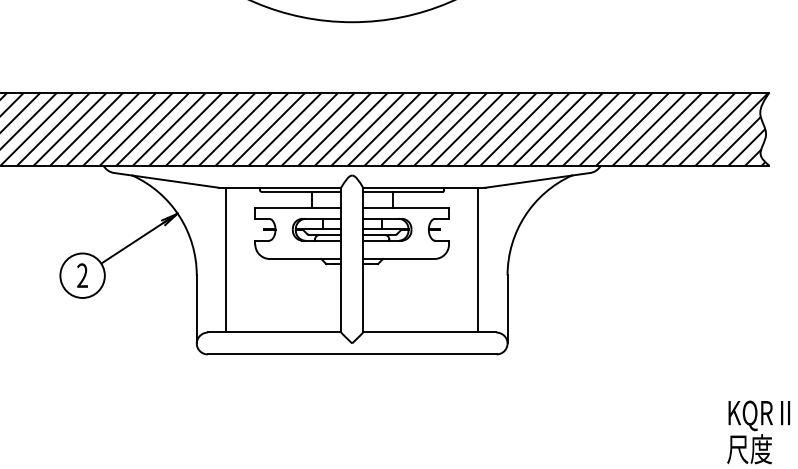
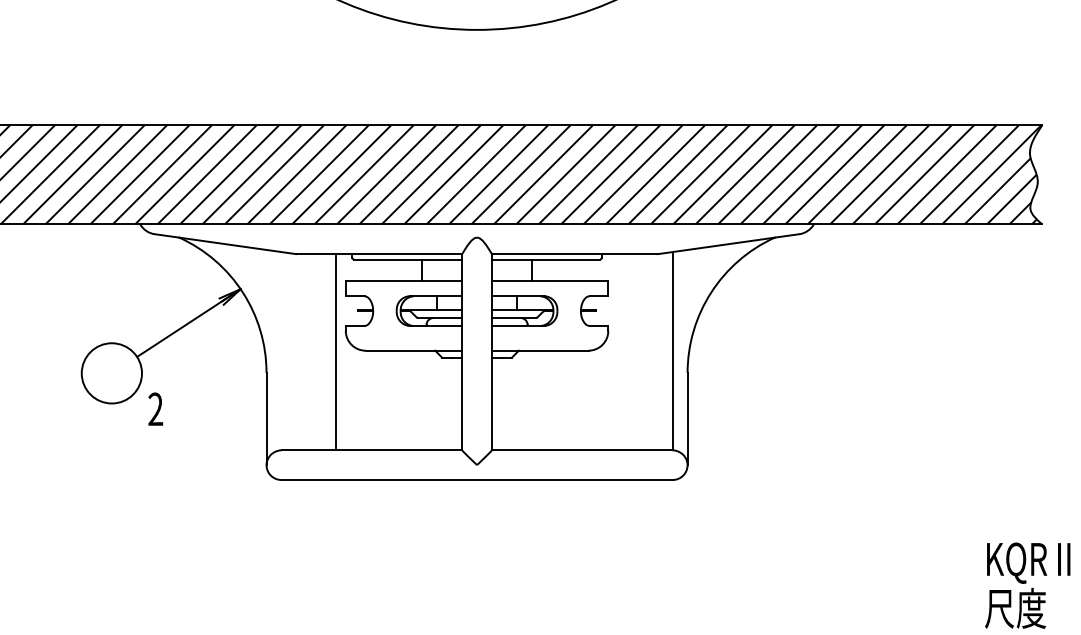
line: (226, 260) -> (336, 352), moved
line: (477, 260) -> (672, 352), moved
text: (82, 275) -> (155, 408), moved

